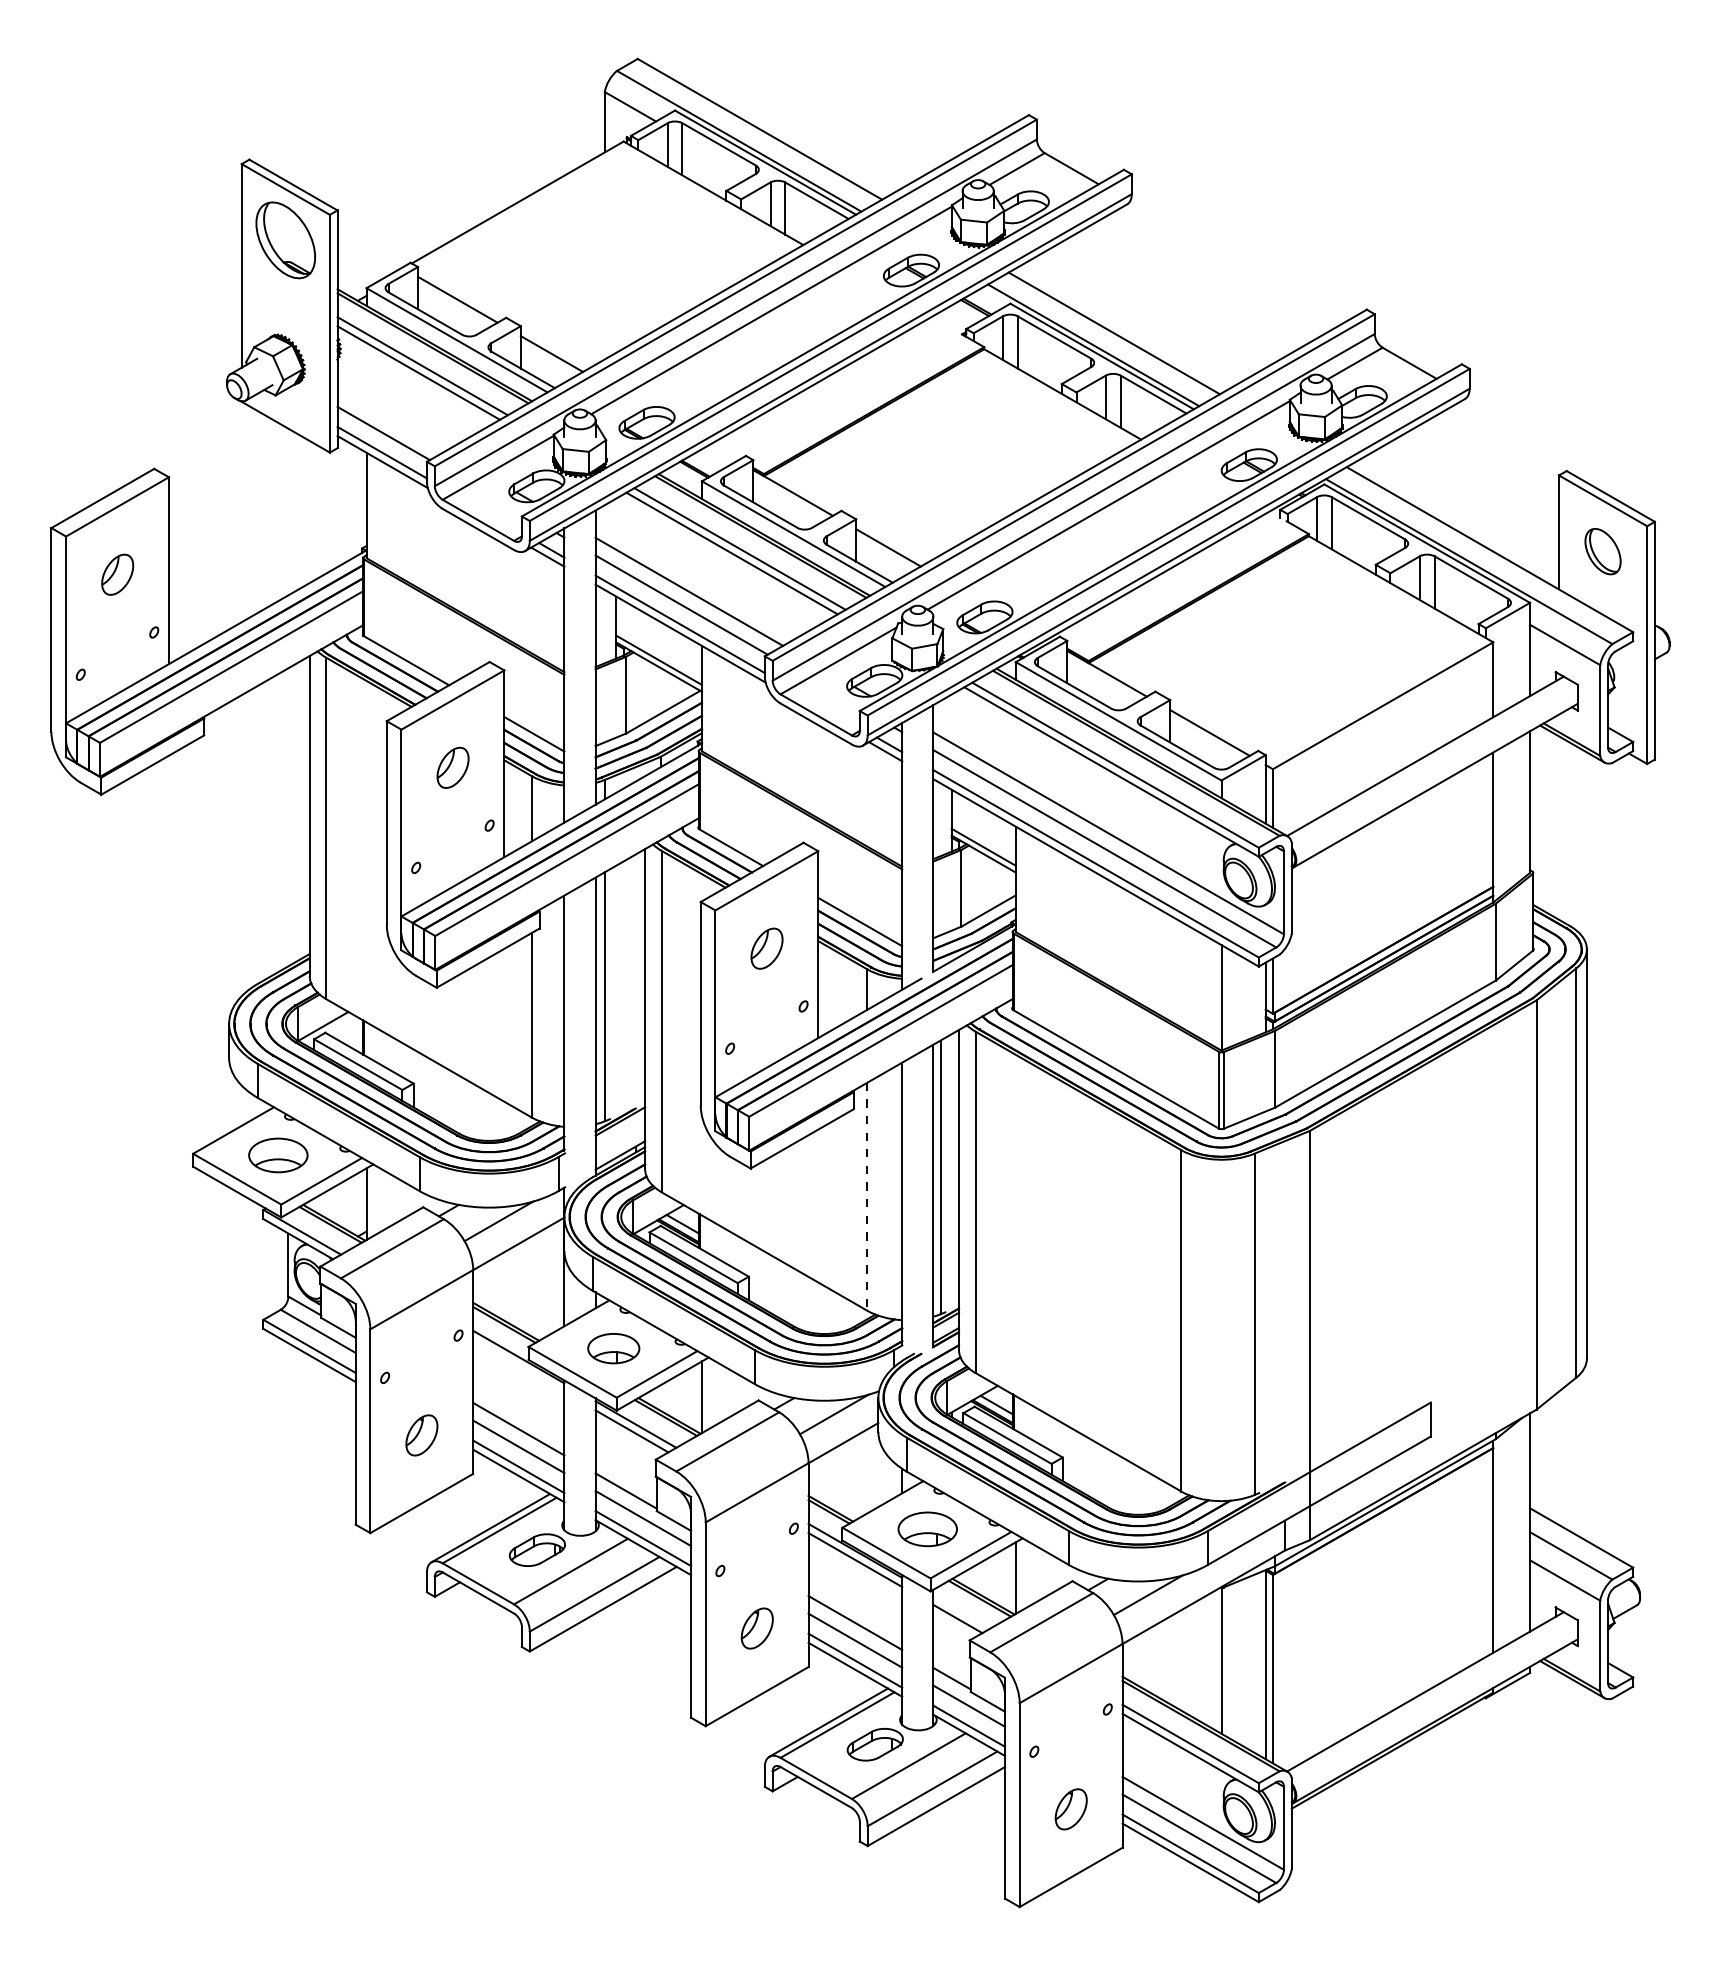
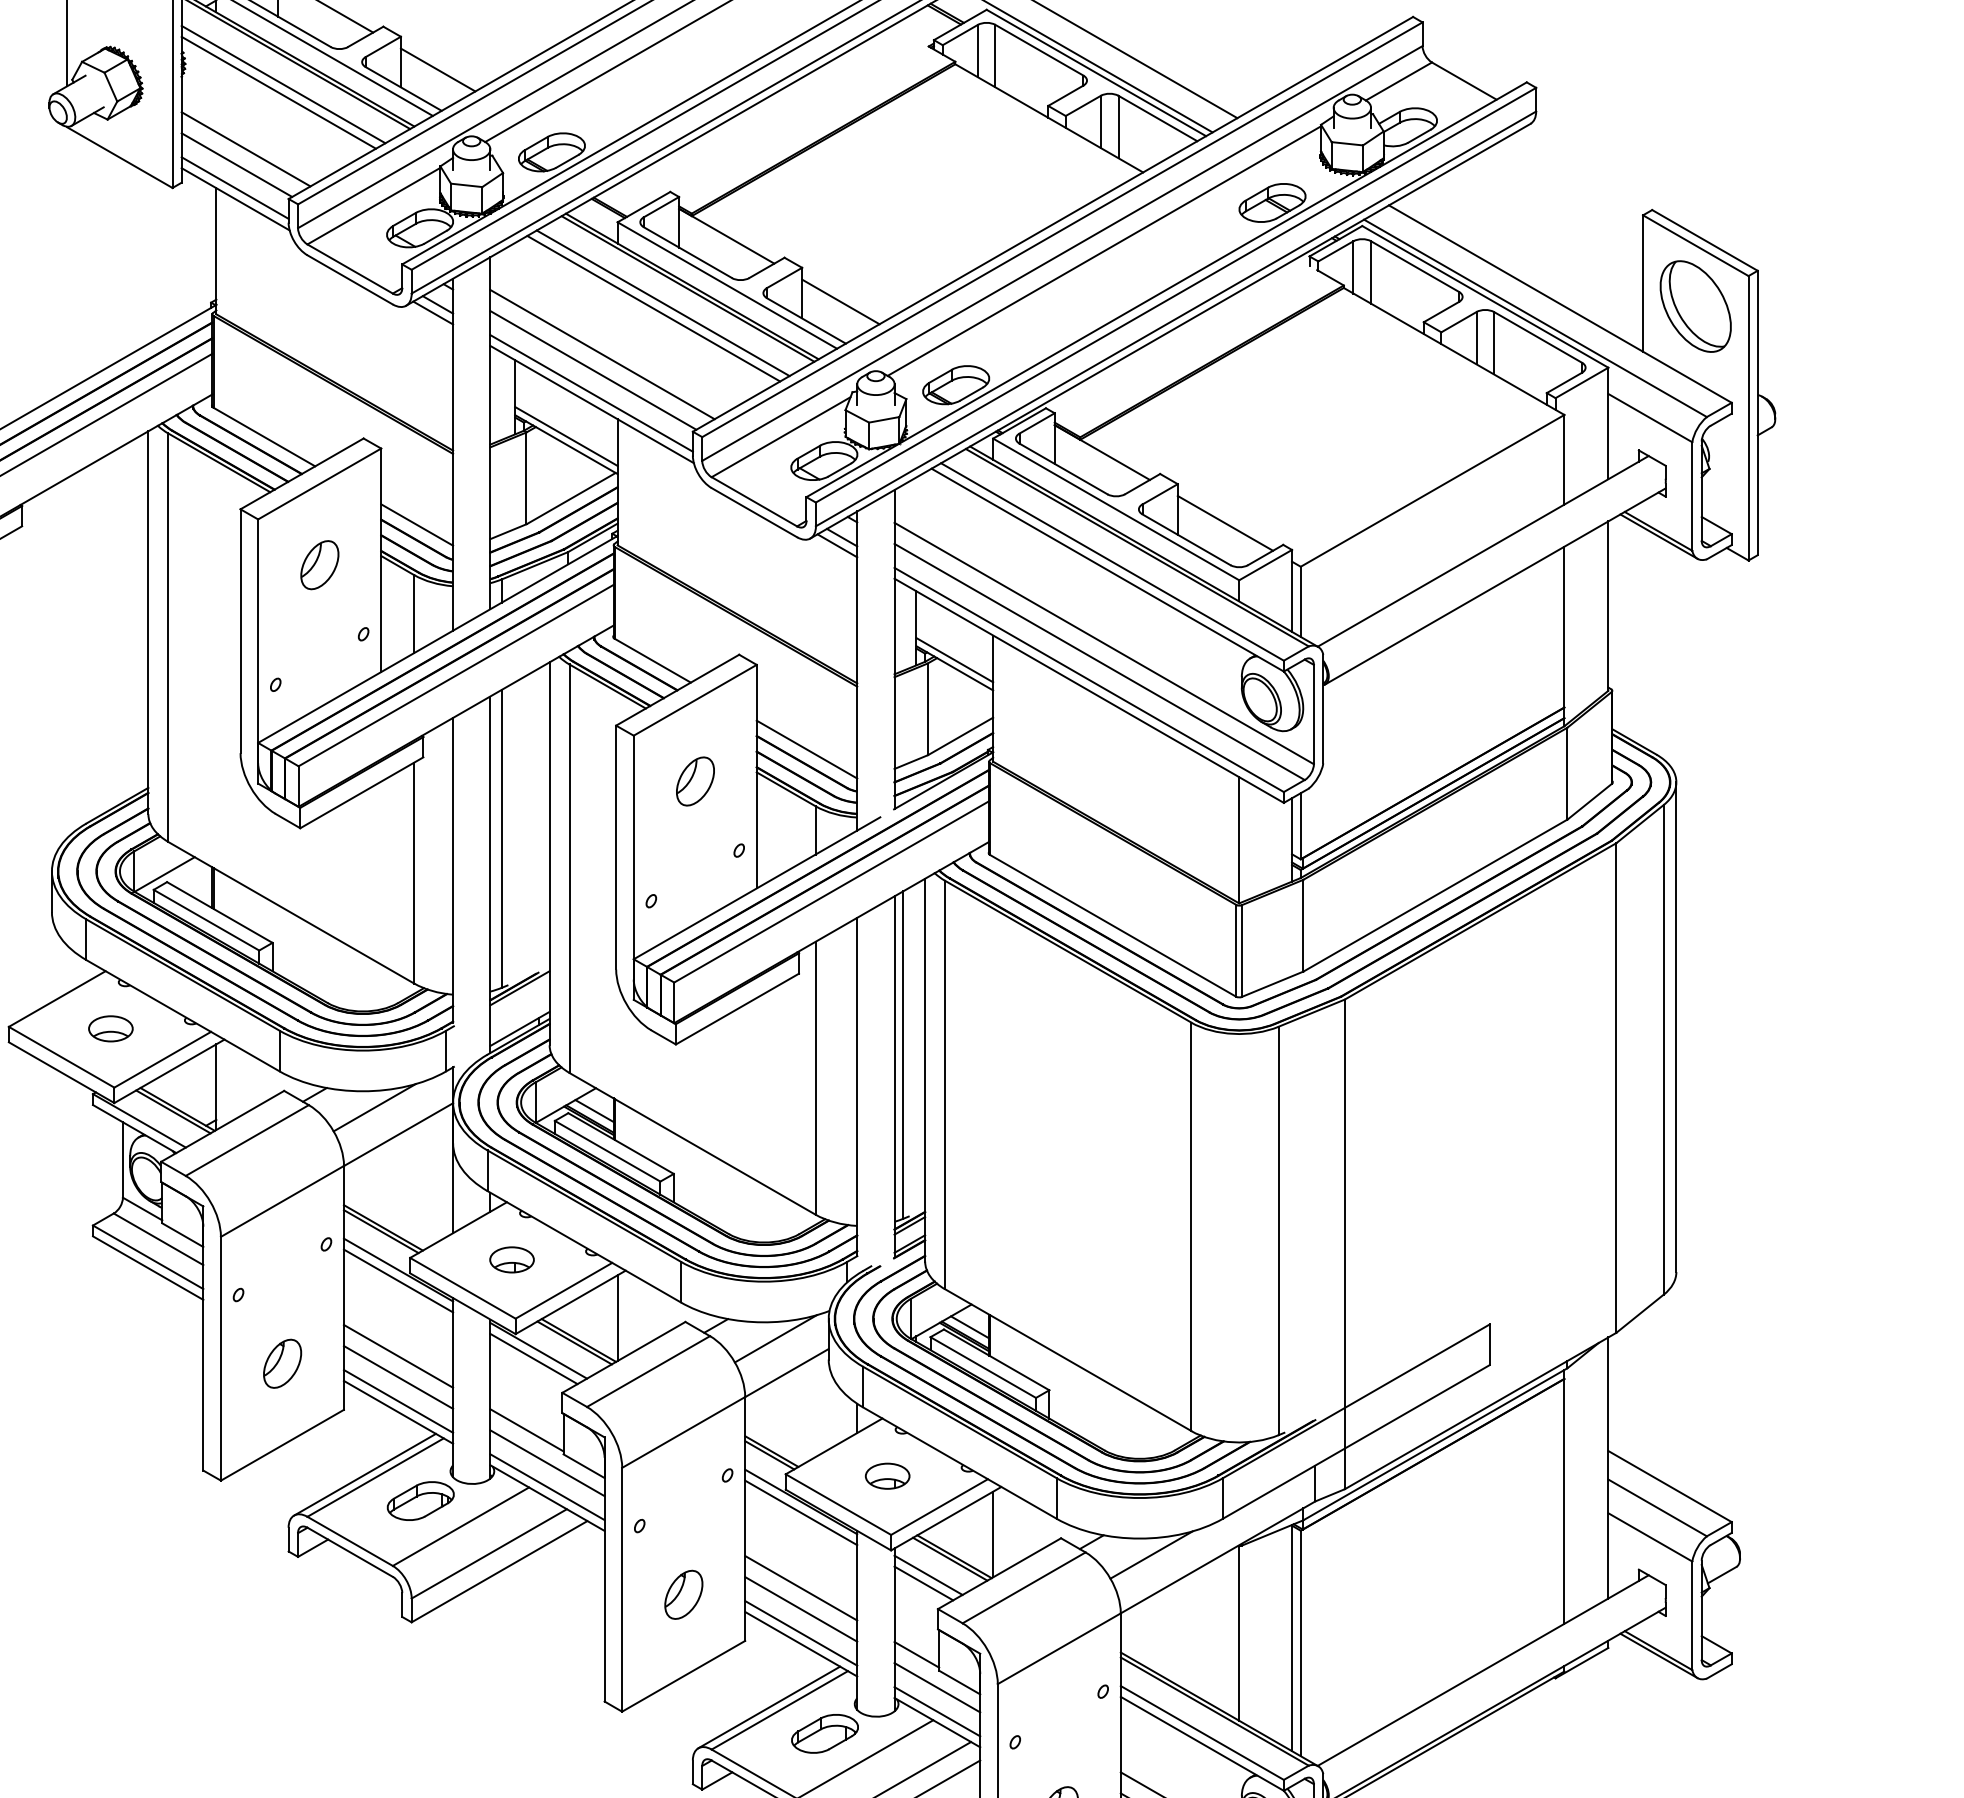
line: (391, 420) -> (246, 149), added
part: (1602, 551) -> (1695, 306), size x1.67
part: (278, 1155) -> (111, 1028), size x0.62
line: (867, 1197) -> (815, 1079), dashed -> solid
part: (613, 1348) -> (511, 1259), size x0.71
line: (518, 1365) -> (398, 1280), added
part: (927, 1529) -> (887, 1476), size x0.62
line: (961, 1611) -> (928, 1574), added

